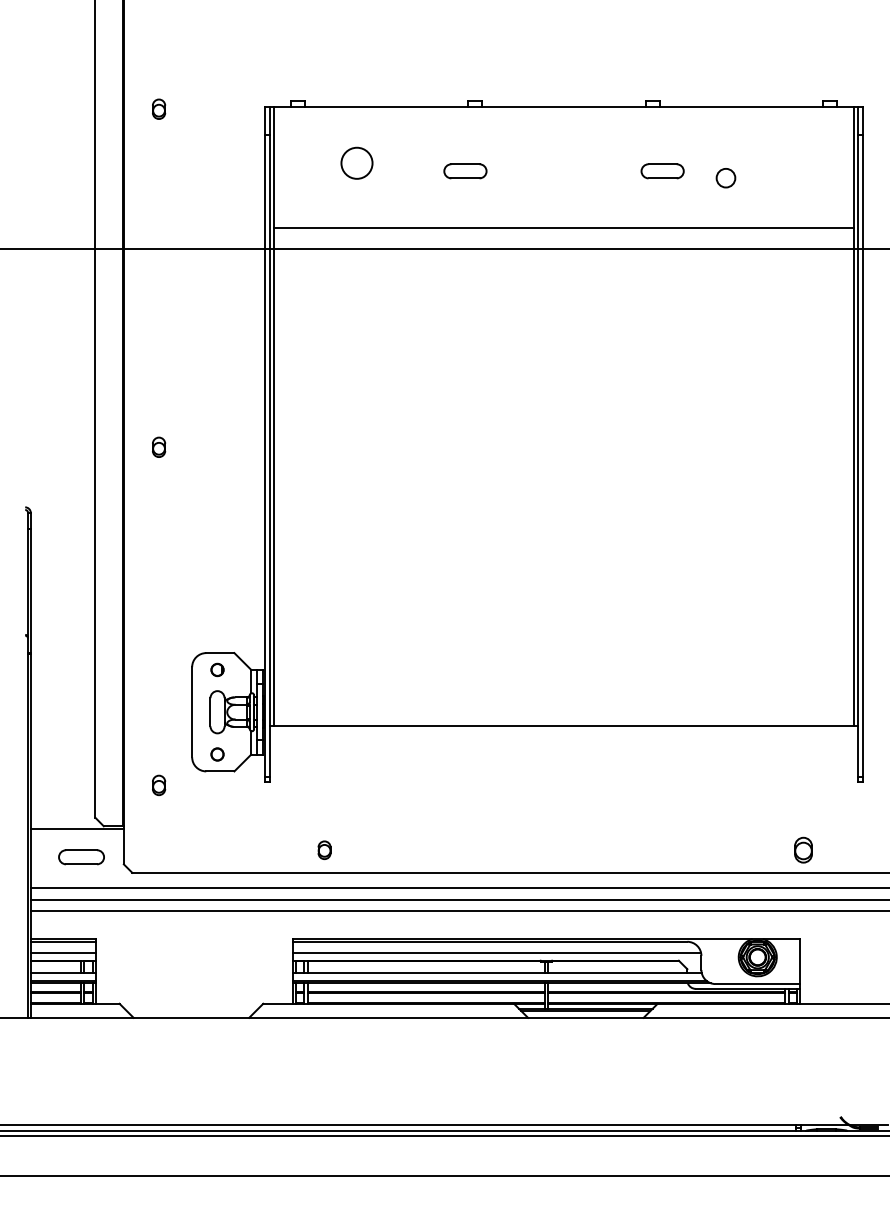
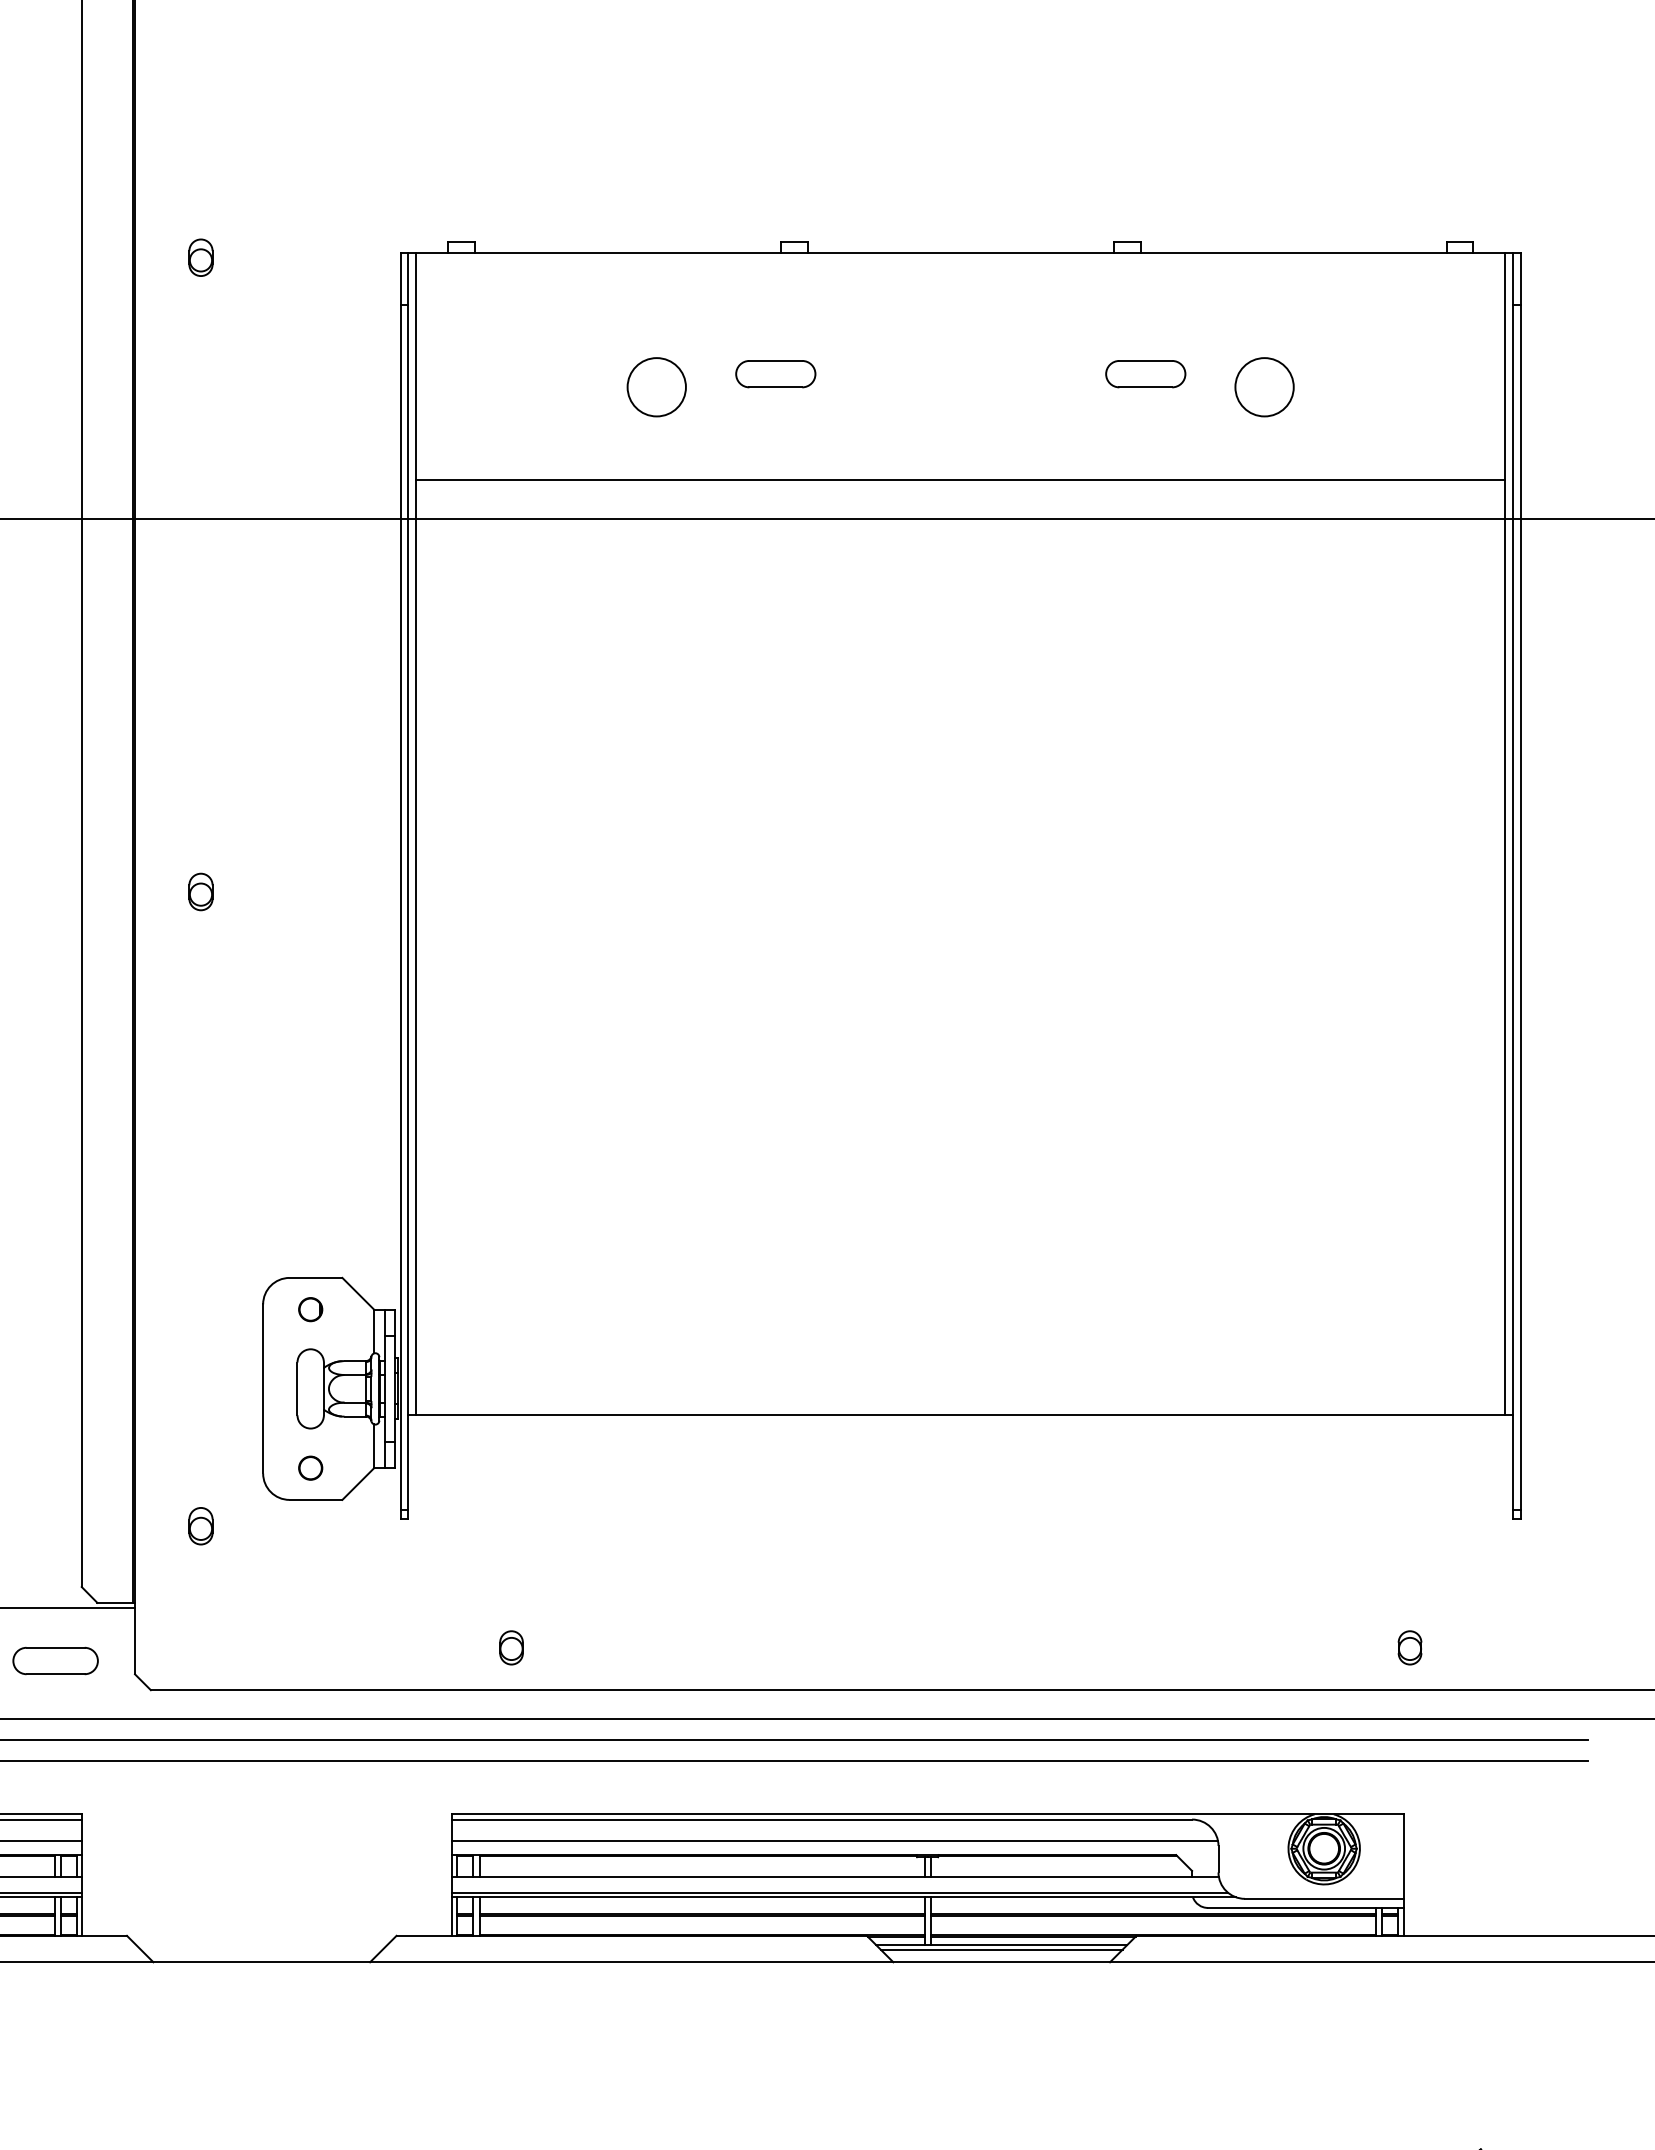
circle: (356, 162) -> (655, 385), moved
circle: (725, 177) -> (1263, 385), size x1.67
part: (803, 850) -> (1409, 1648), size x0.71

